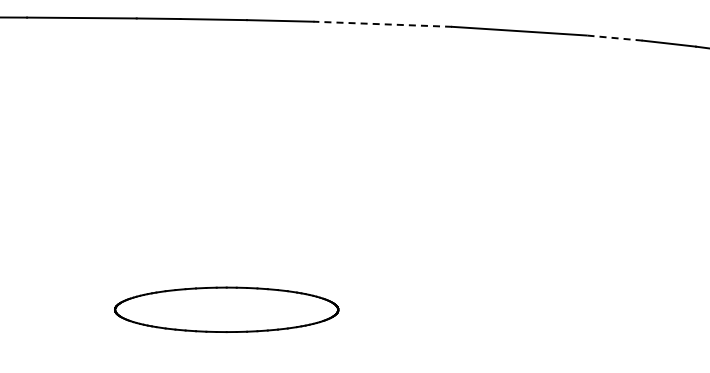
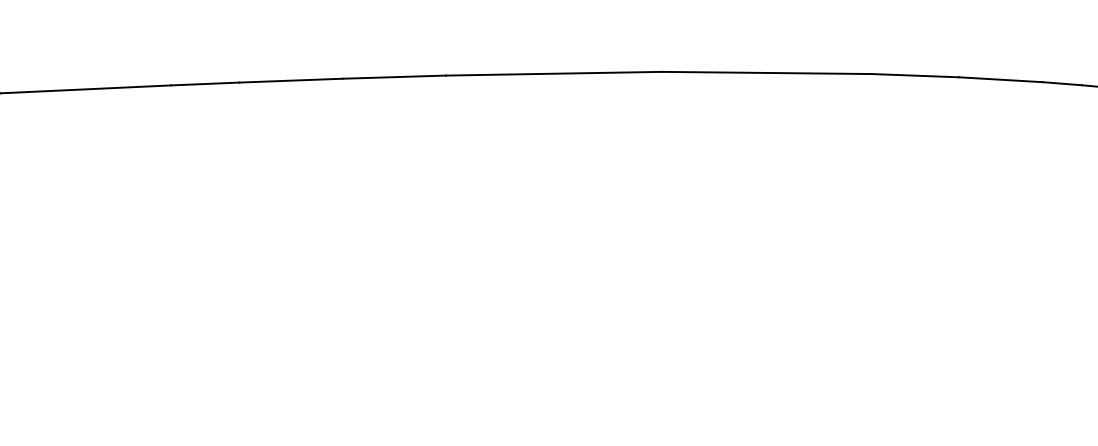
line: (382, 24) -> (553, 74), dashed -> solid
line: (614, 38) -> (915, 76), dashed -> solid

